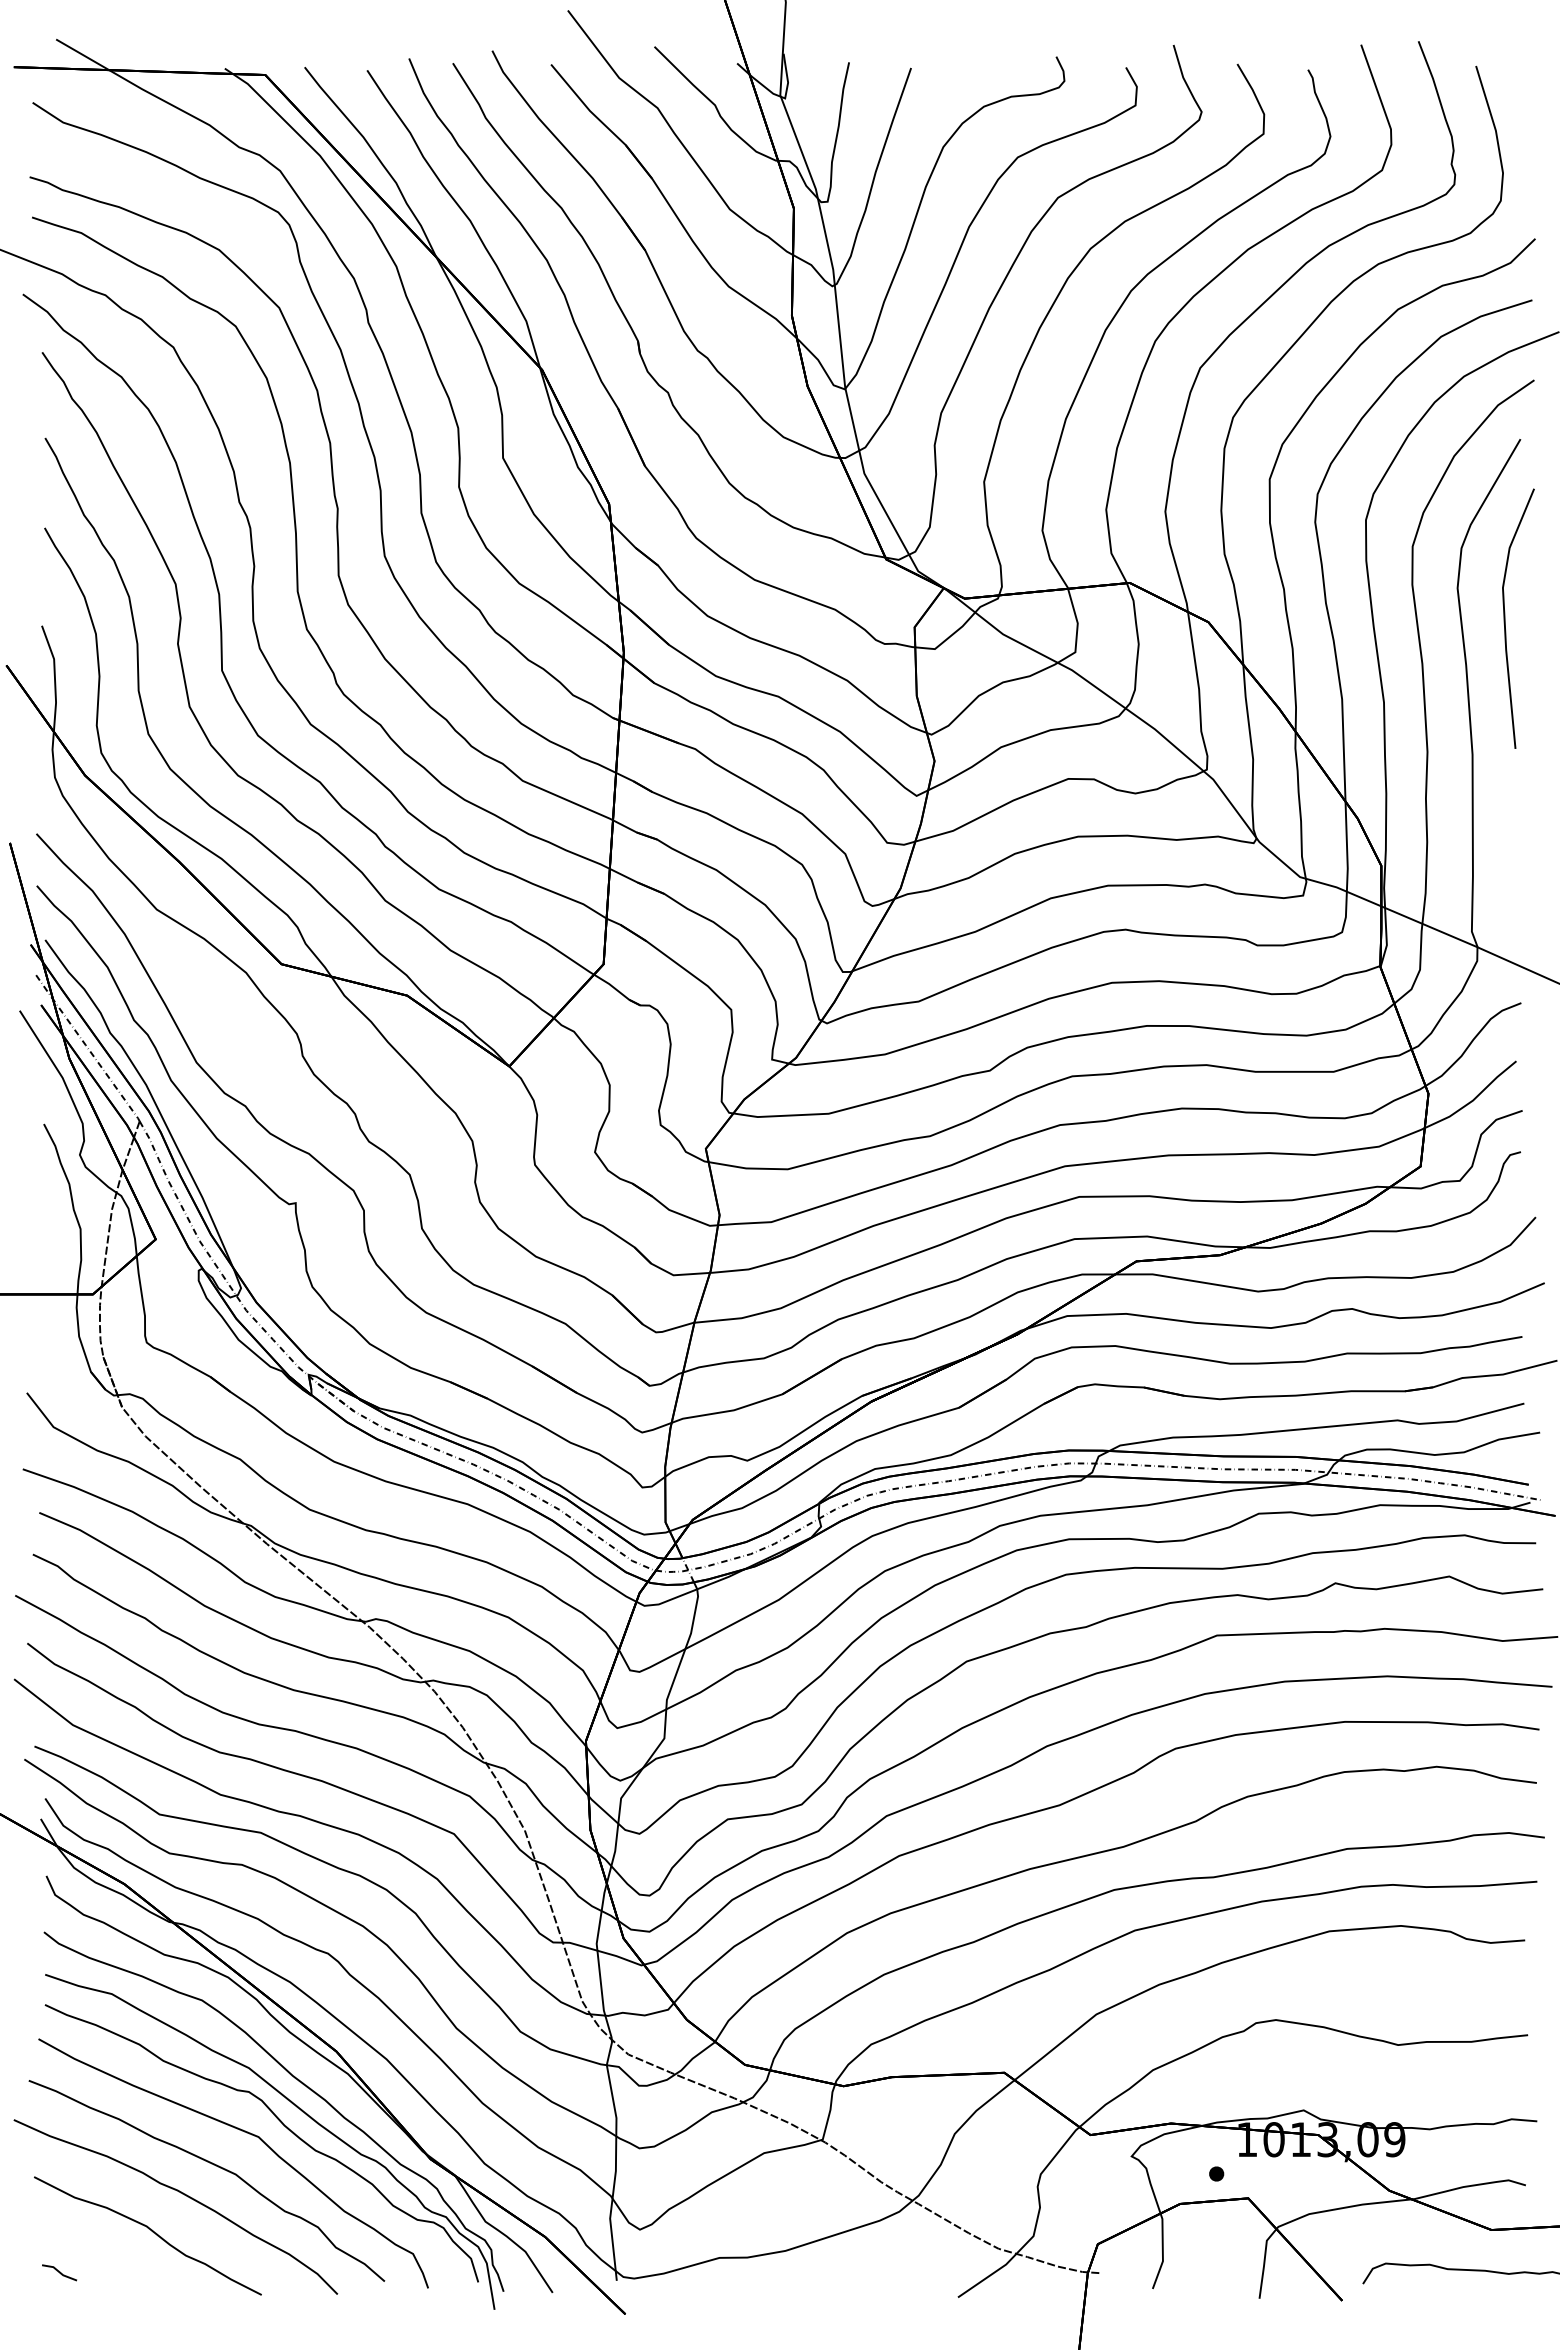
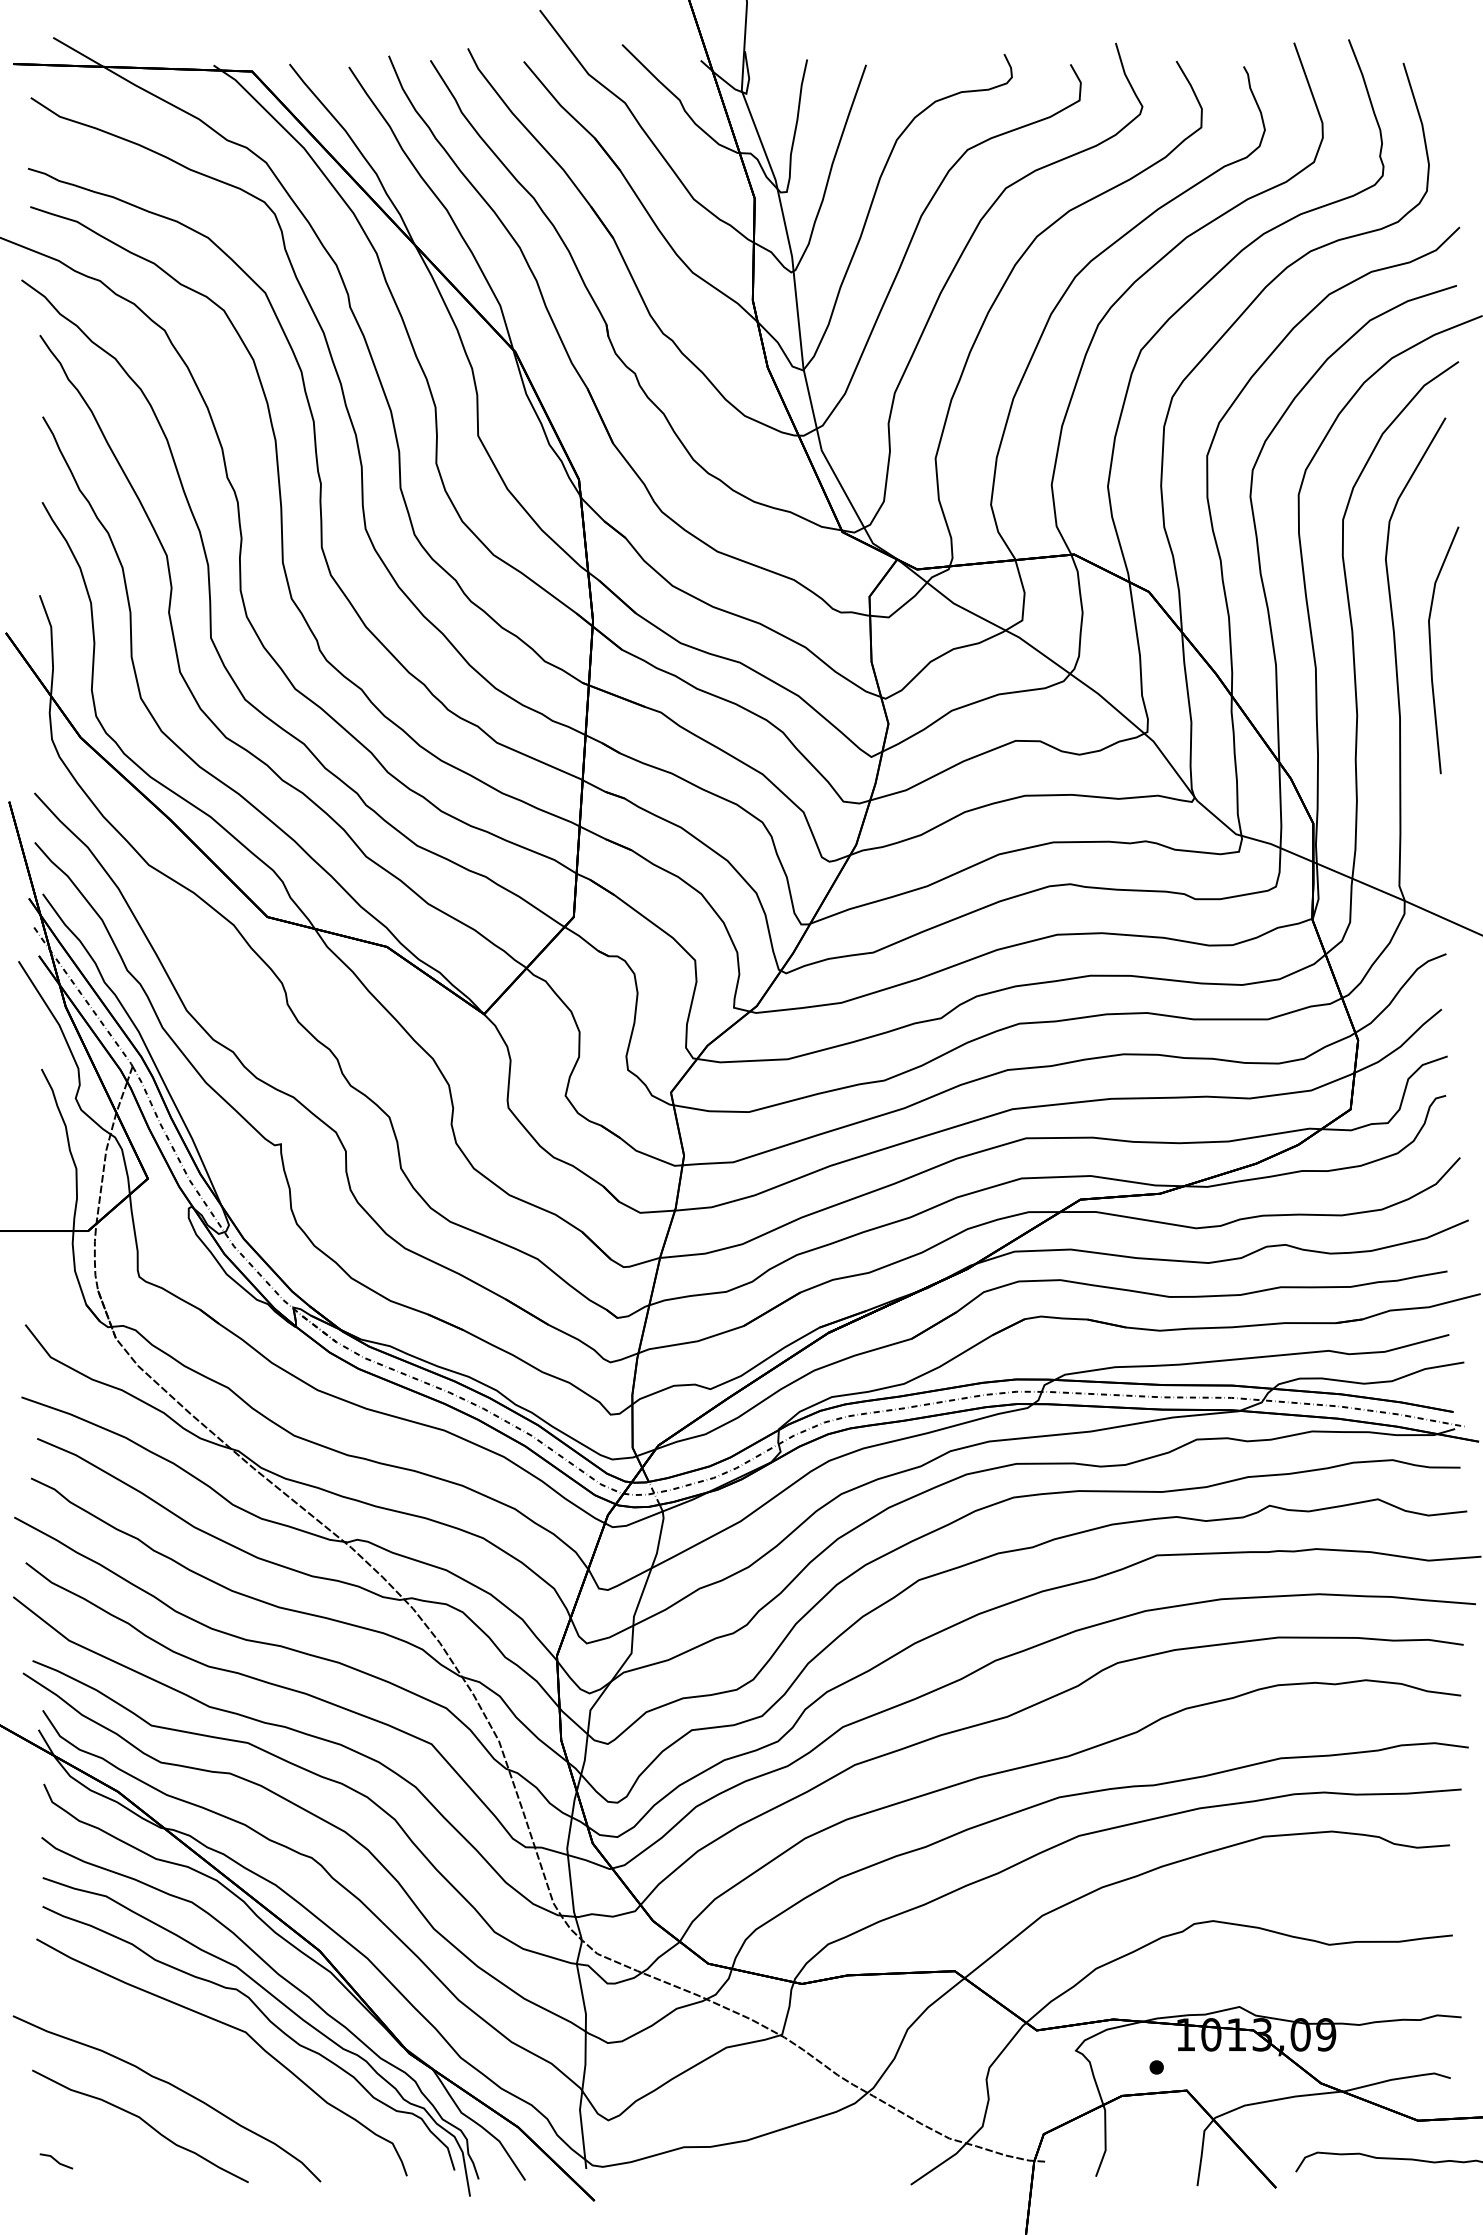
line: (1505, 618) -> (1431, 650), moved
curve: (213, 2165) -> (202, 2059), removed

